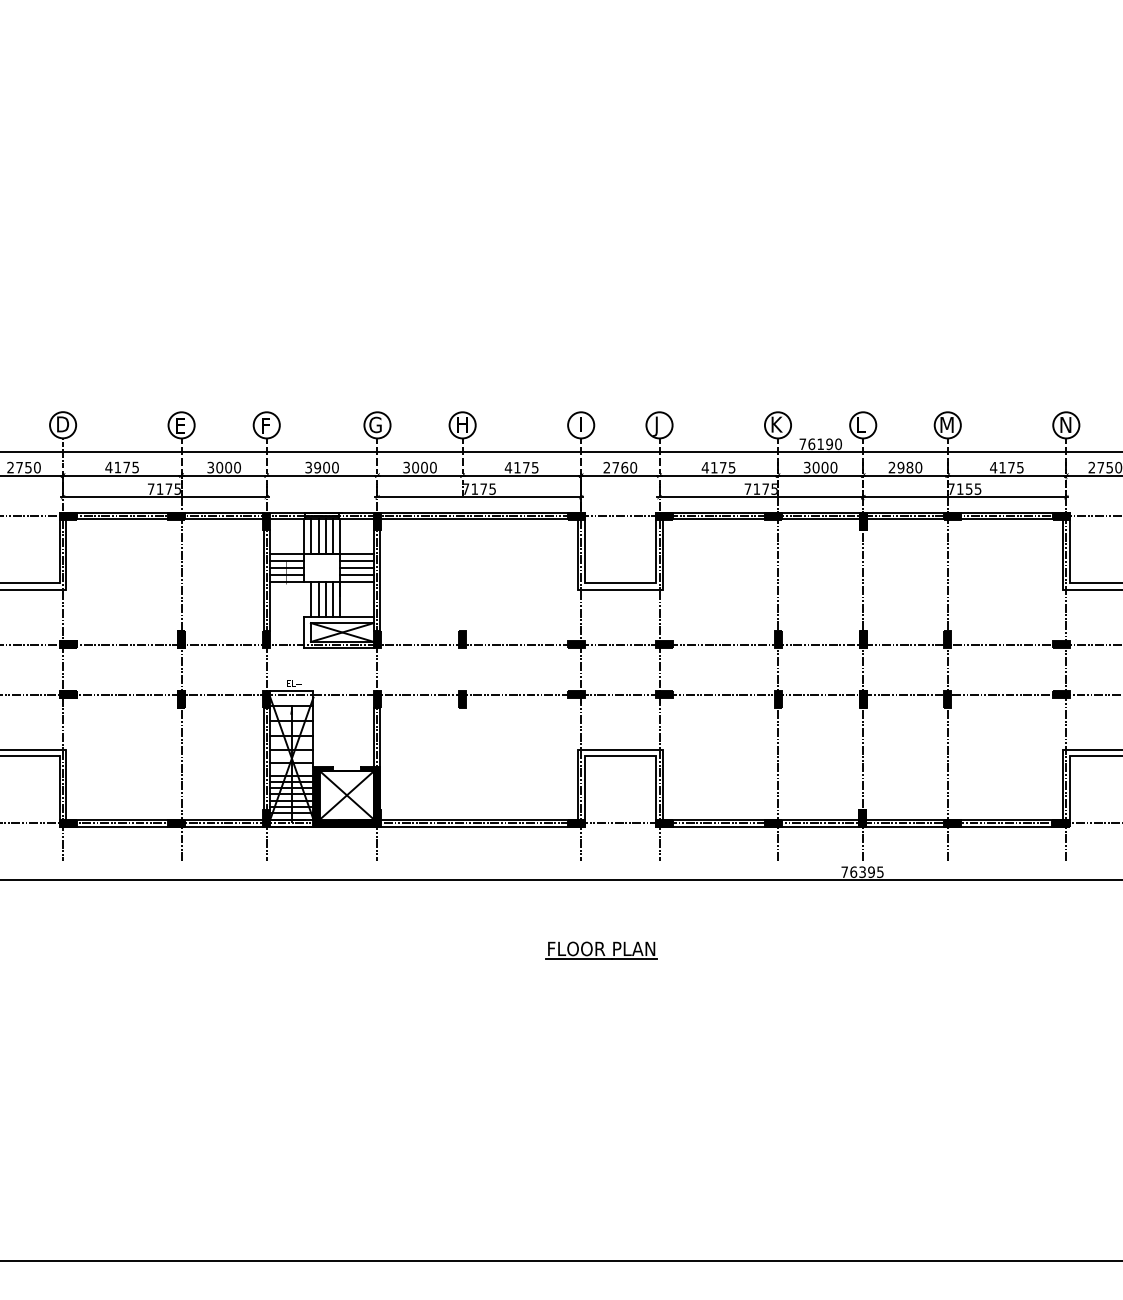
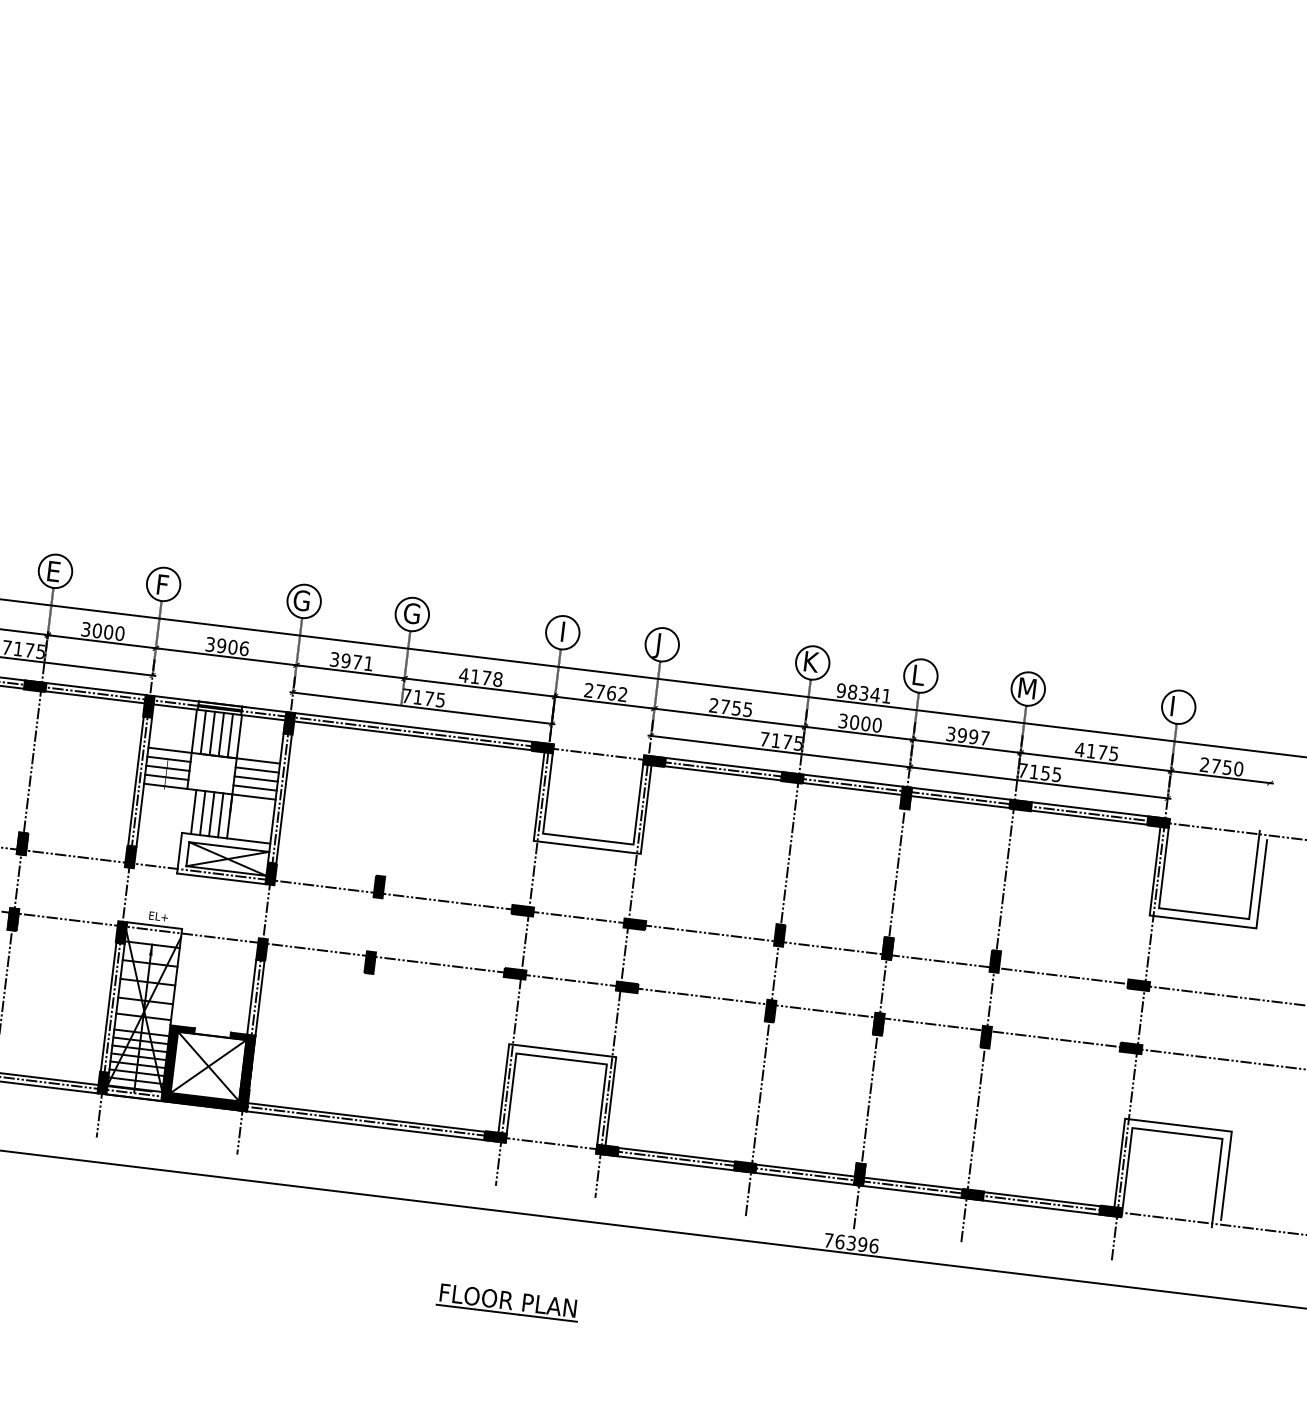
text: (462, 424) -> (412, 613), H -> G
text: (1065, 424) -> (1177, 706), N -> I
text: (820, 444) -> (863, 693), 76190 -> 98341
text: (335, 466) -> (244, 647), 3900 -> 3906
text: (424, 467) -> (357, 662), 3000 -> 3971
text: (534, 467) -> (497, 679), 4175 -> 4178
text: (633, 467) -> (622, 694), 2760 -> 2762
text: (713, 467) -> (724, 706), 4175 -> 2755
text: (905, 467) -> (968, 736), 2980 -> 3997
text: (880, 872) -> (874, 1246), 76395 -> 76396

